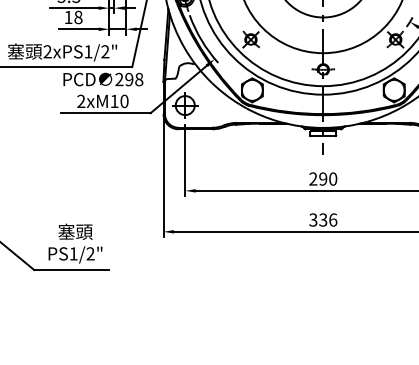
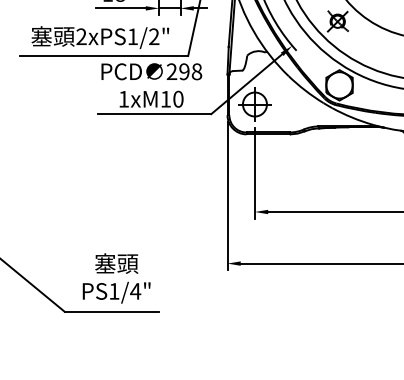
text: (81, 100) -> (124, 98), 2xM10 -> 1xM10
text: (90, 253) -> (135, 290), PS1/2" -> PS1/4"

